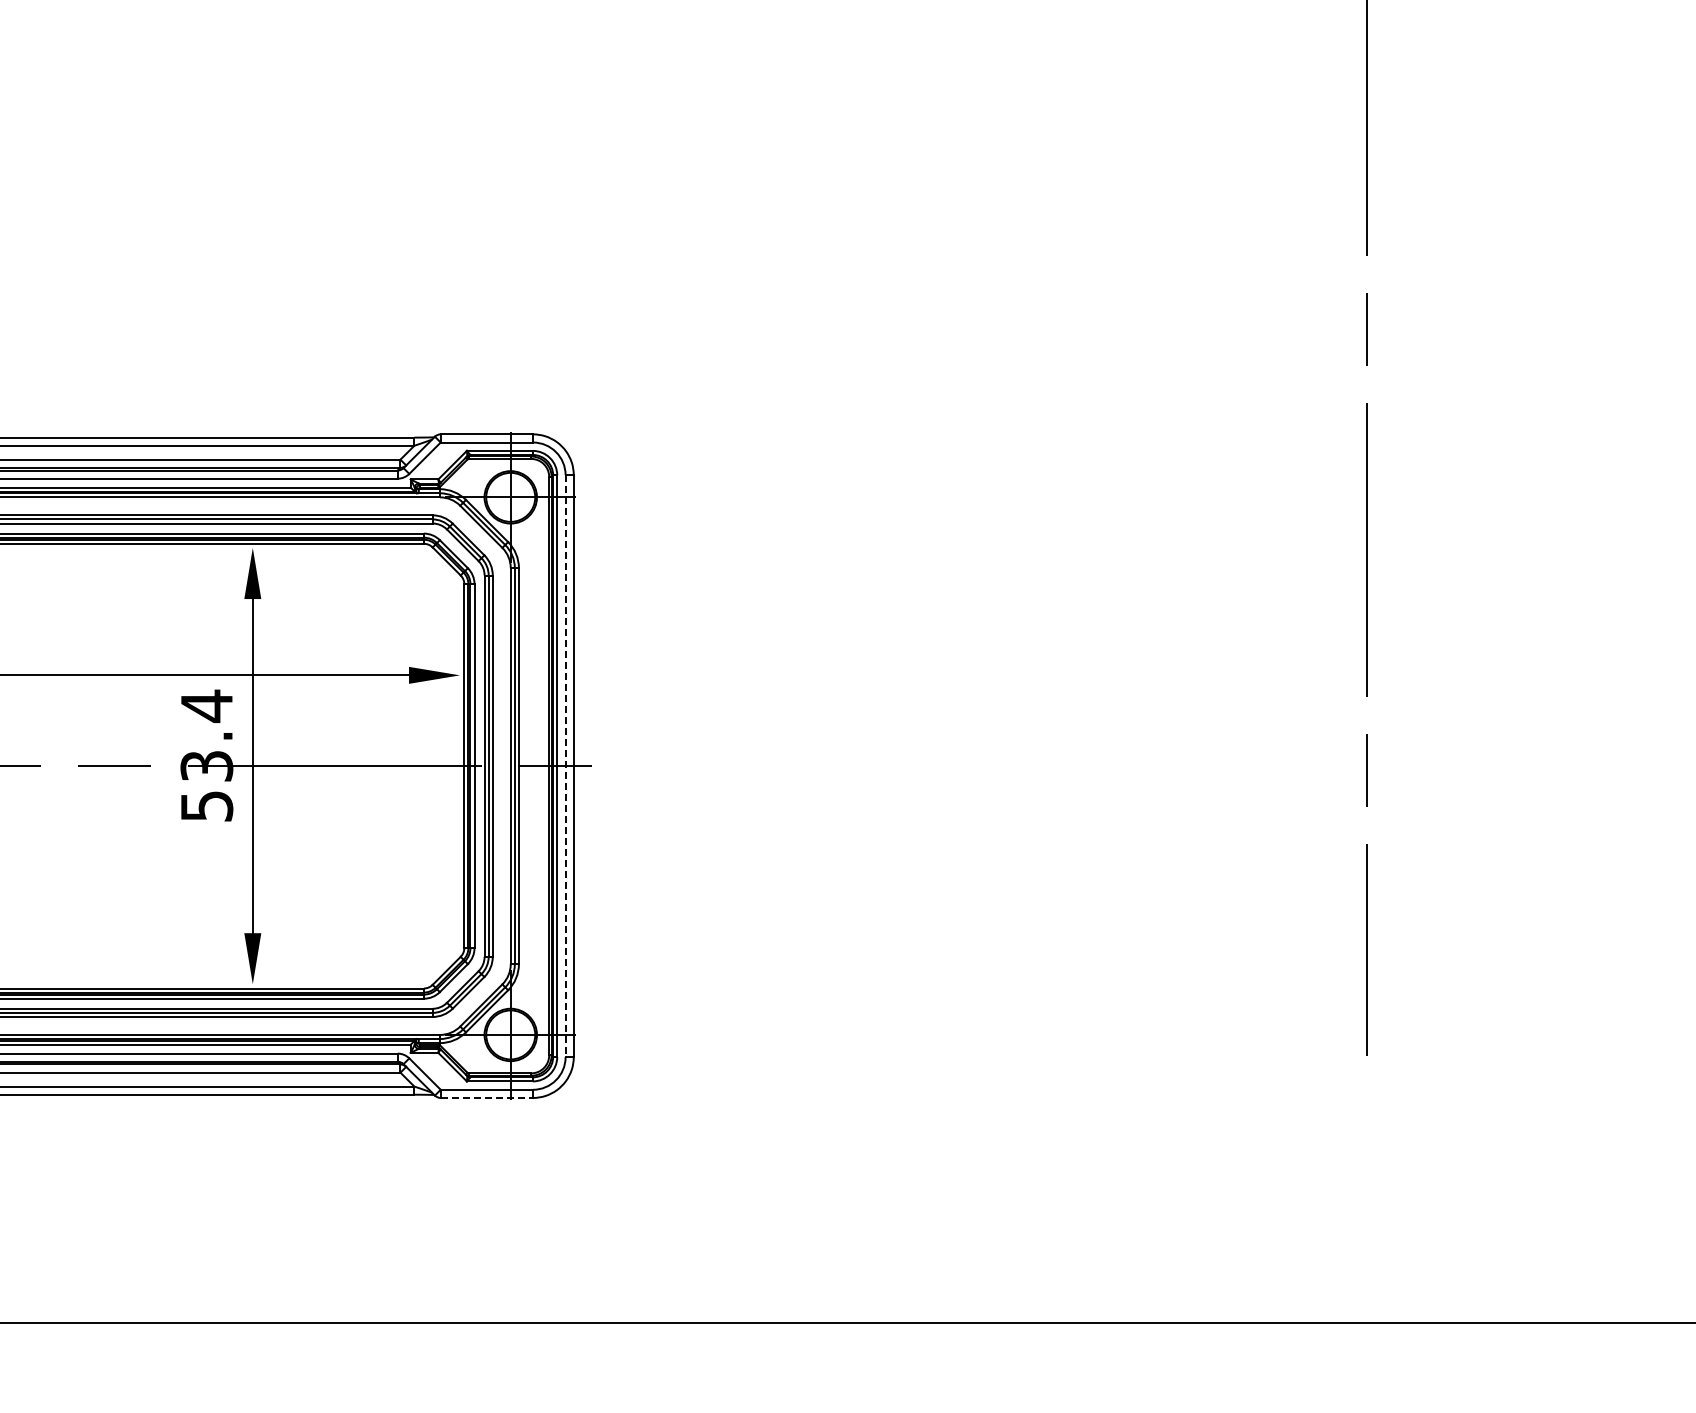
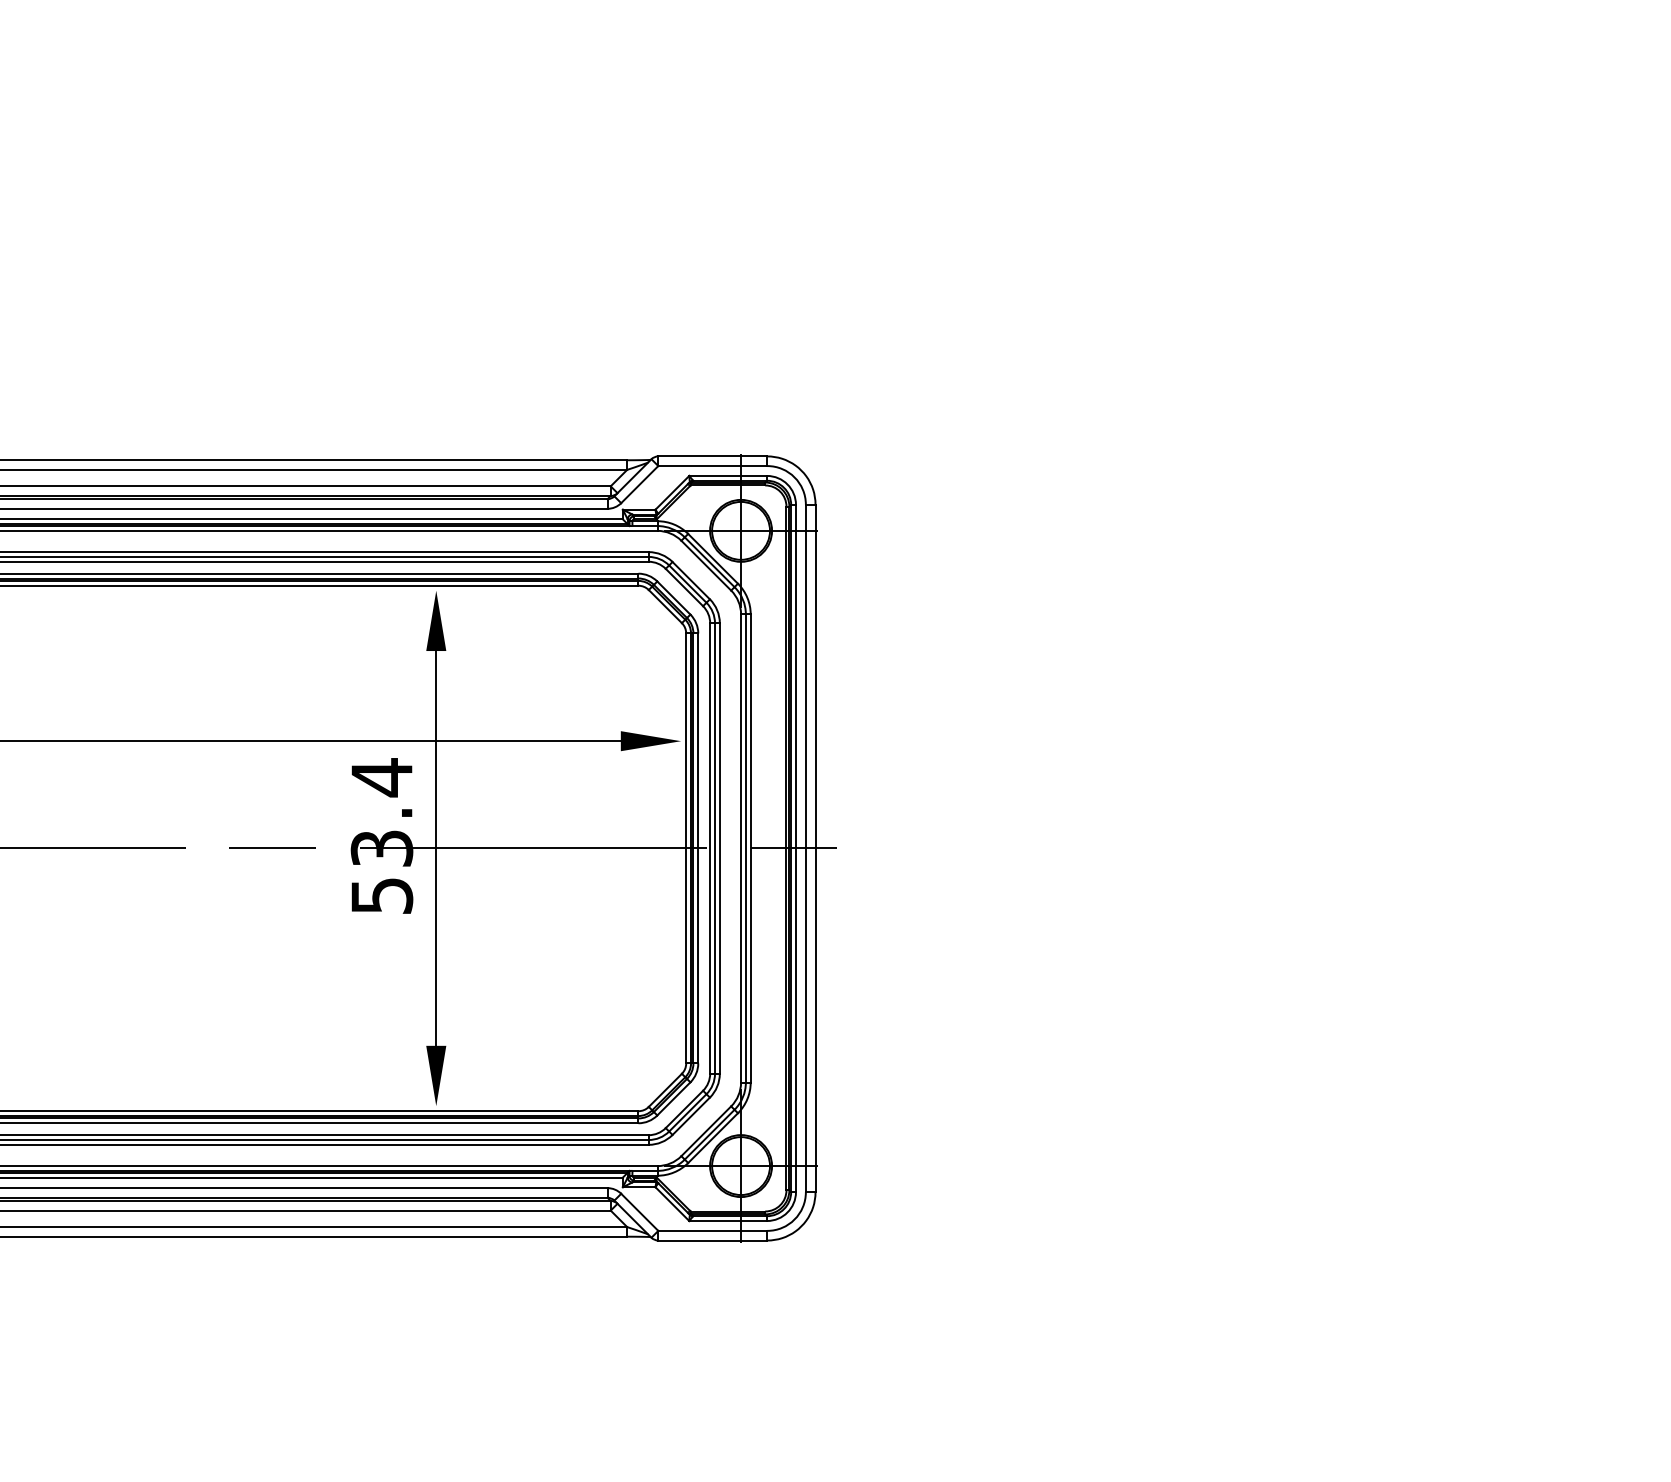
line: (565, 766) -> (805, 848), dashed -> solid
line: (487, 1097) -> (713, 1239), dashed -> solid

